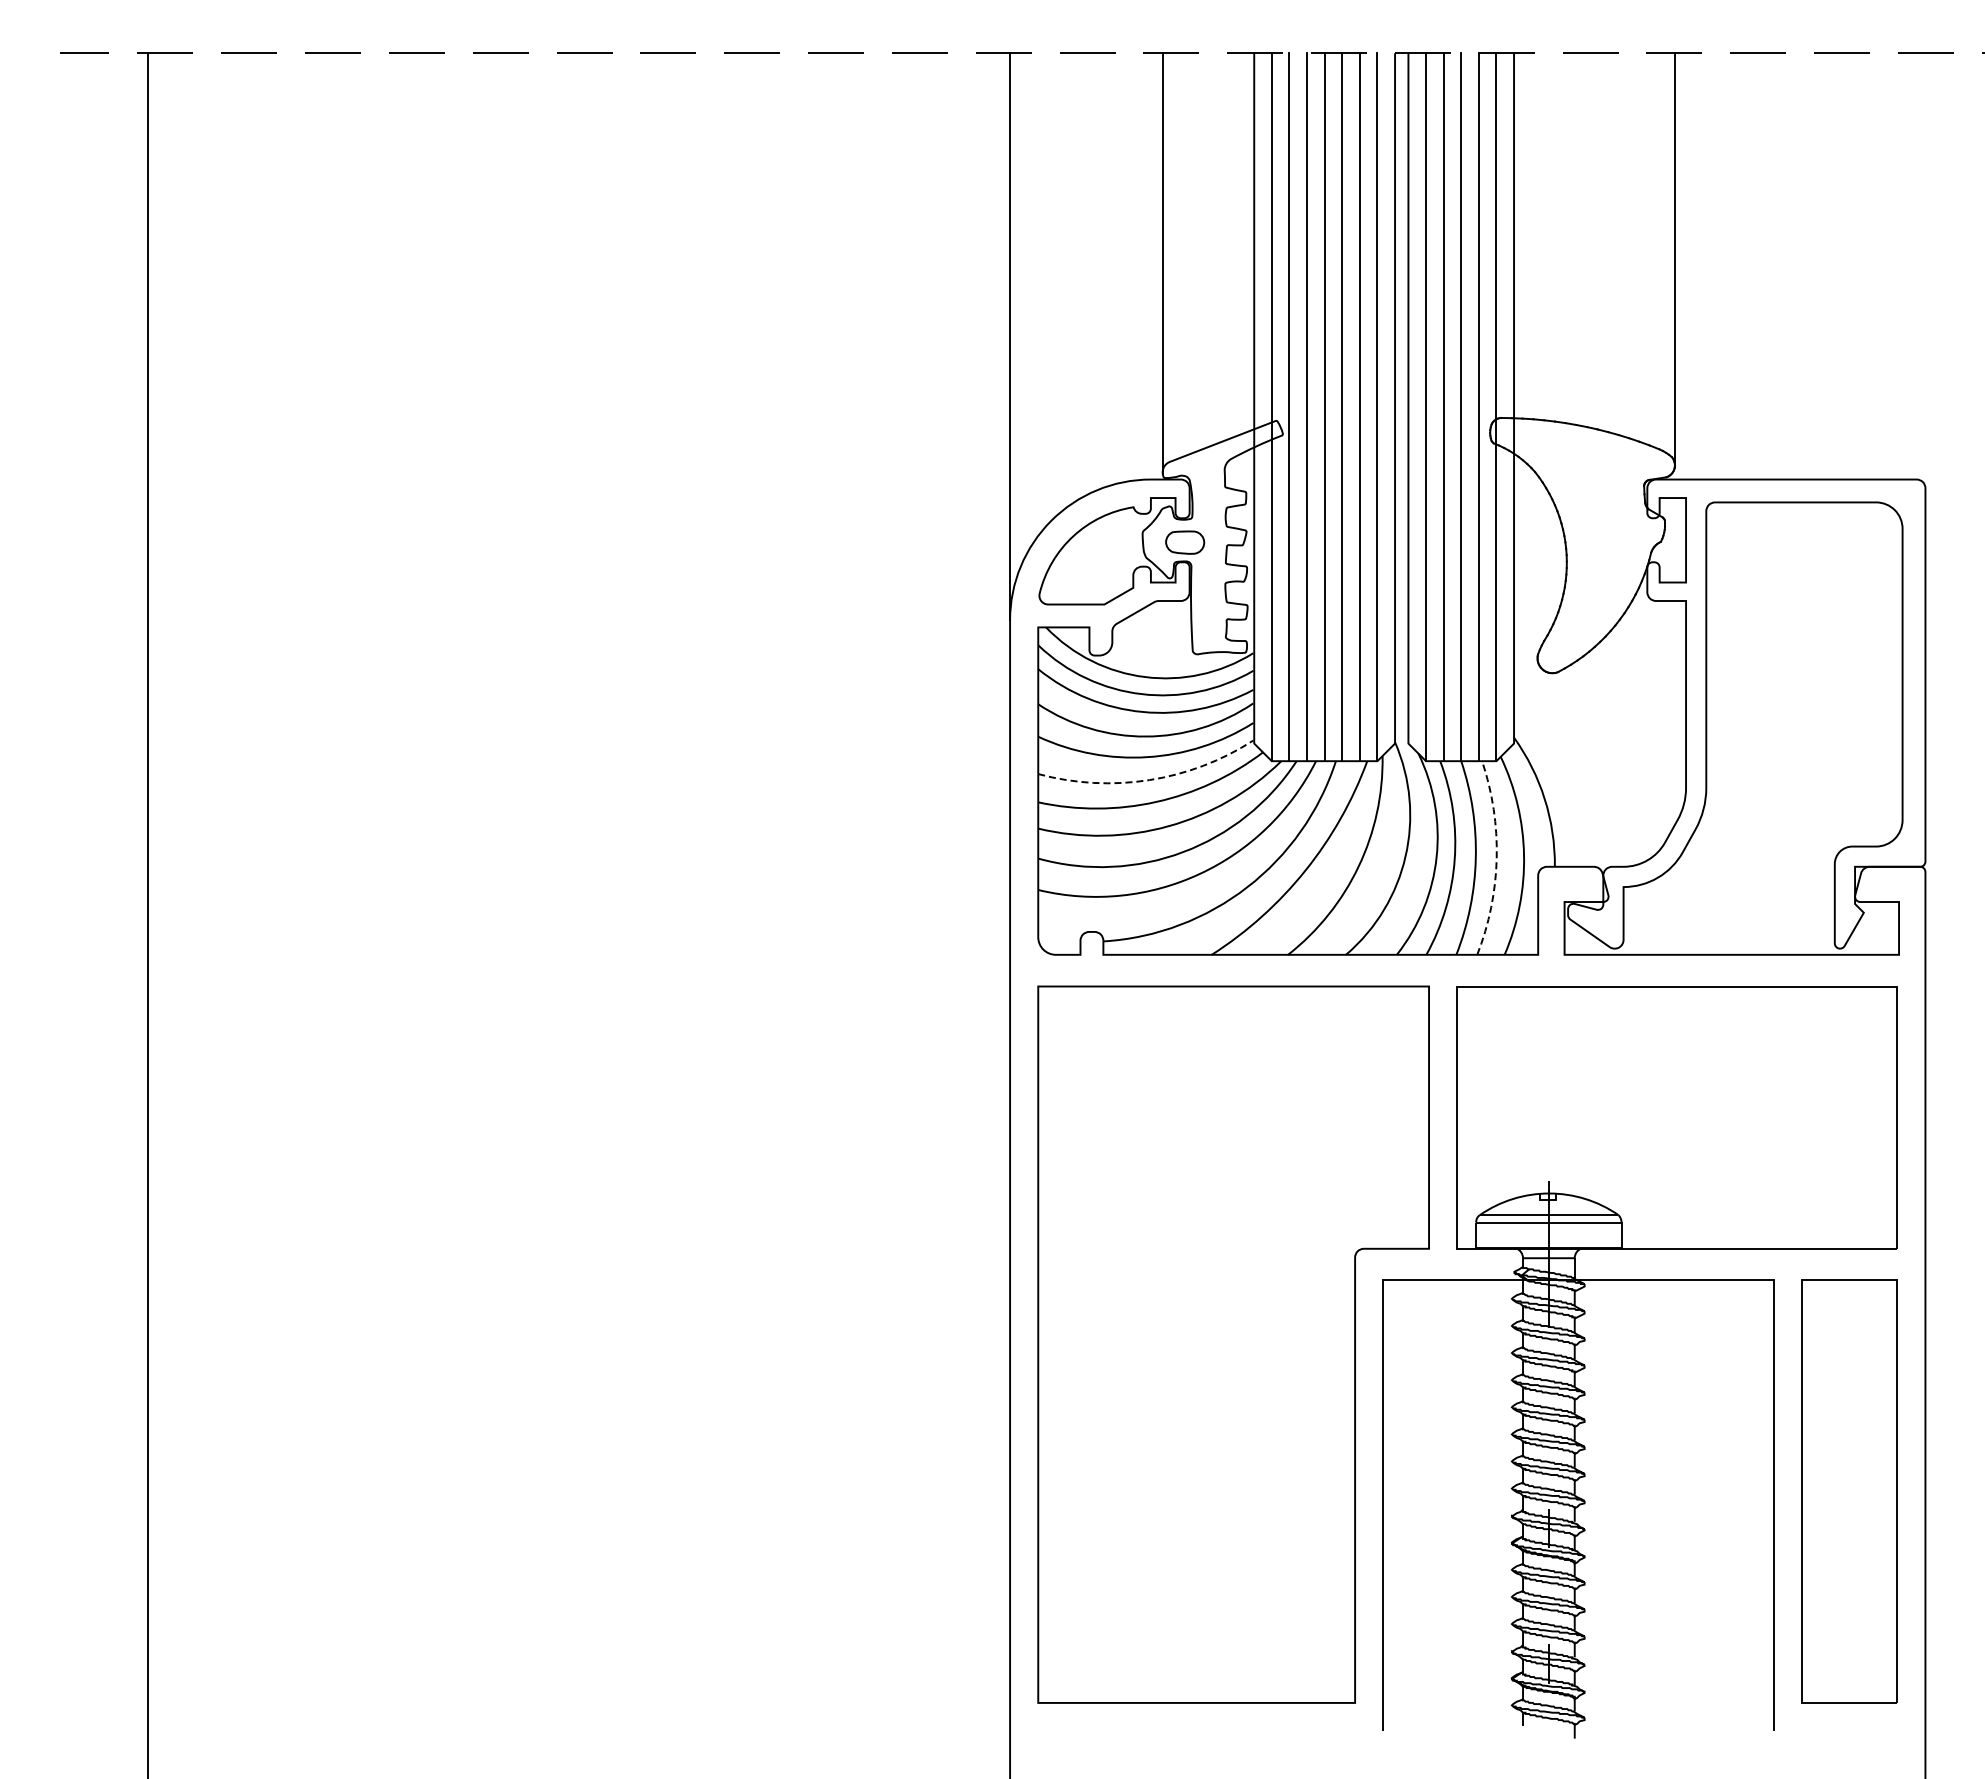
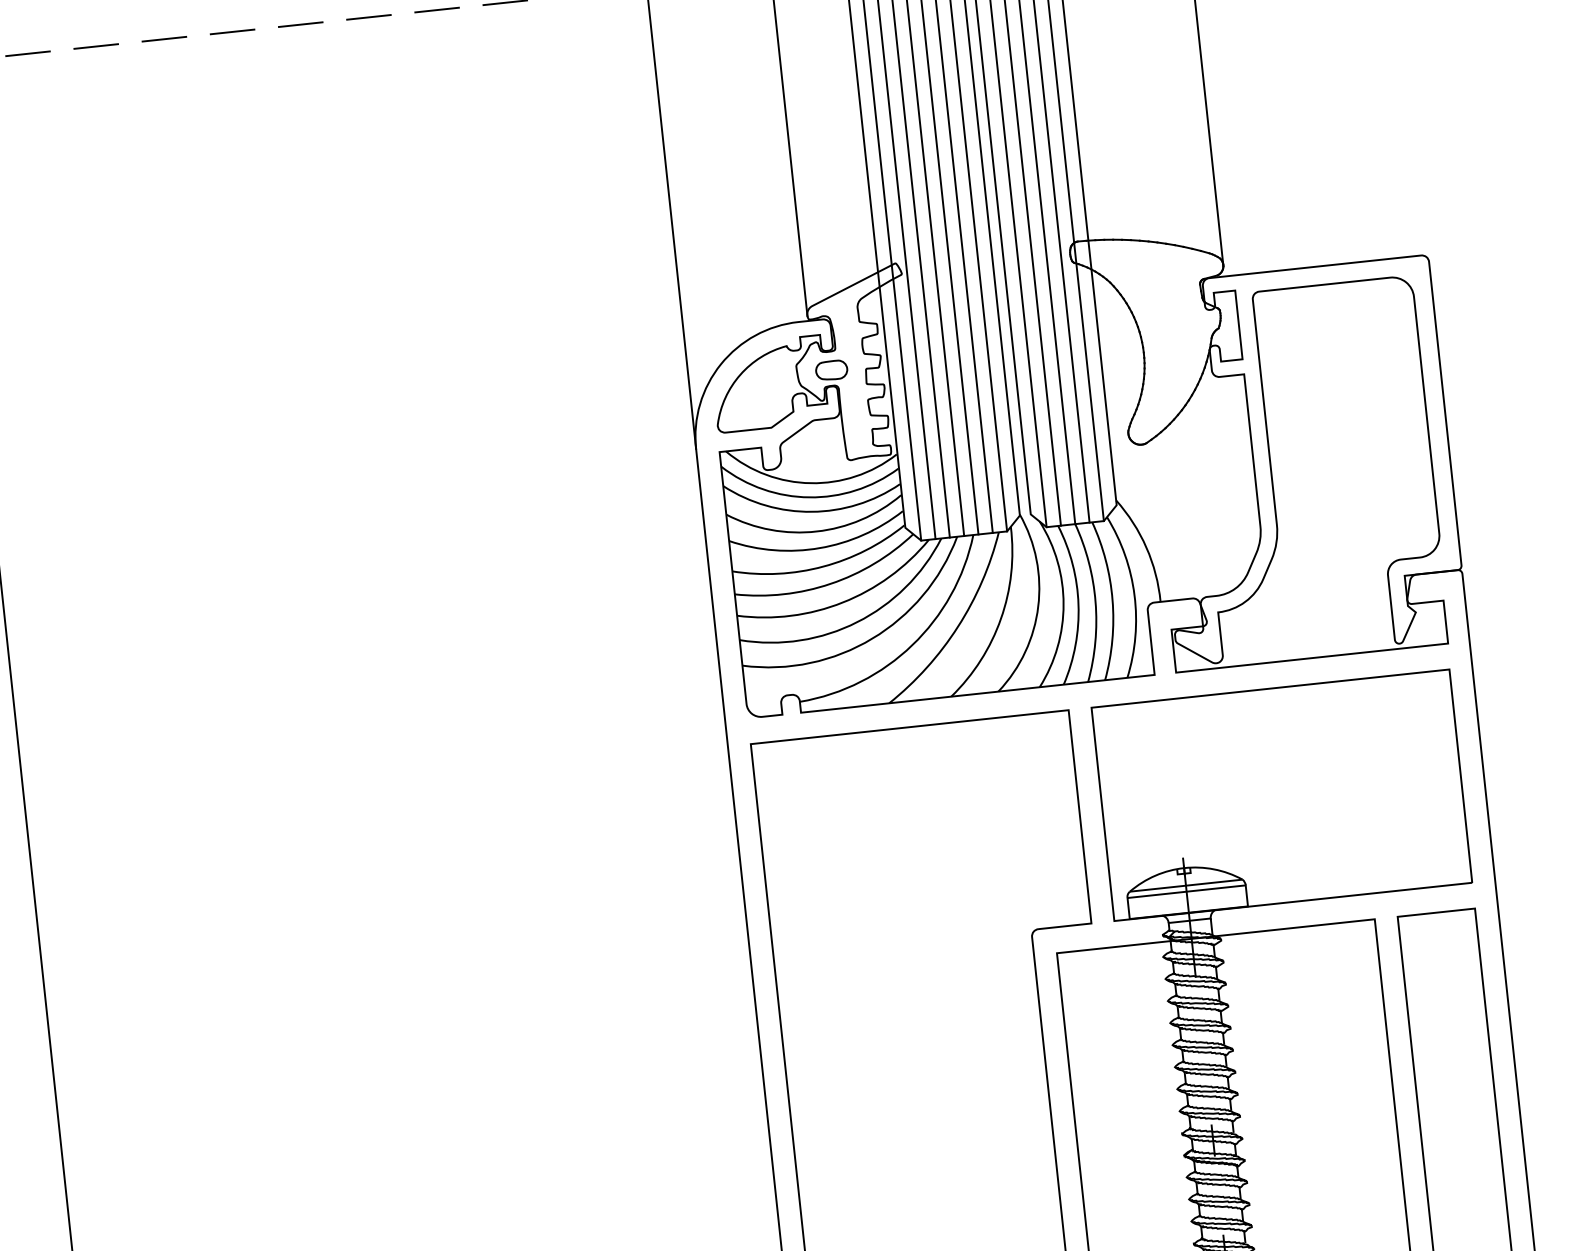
arc: (1149, 780) -> (823, 566), dashed -> solid
arc: (1496, 858) -> (1112, 600), dashed -> solid

